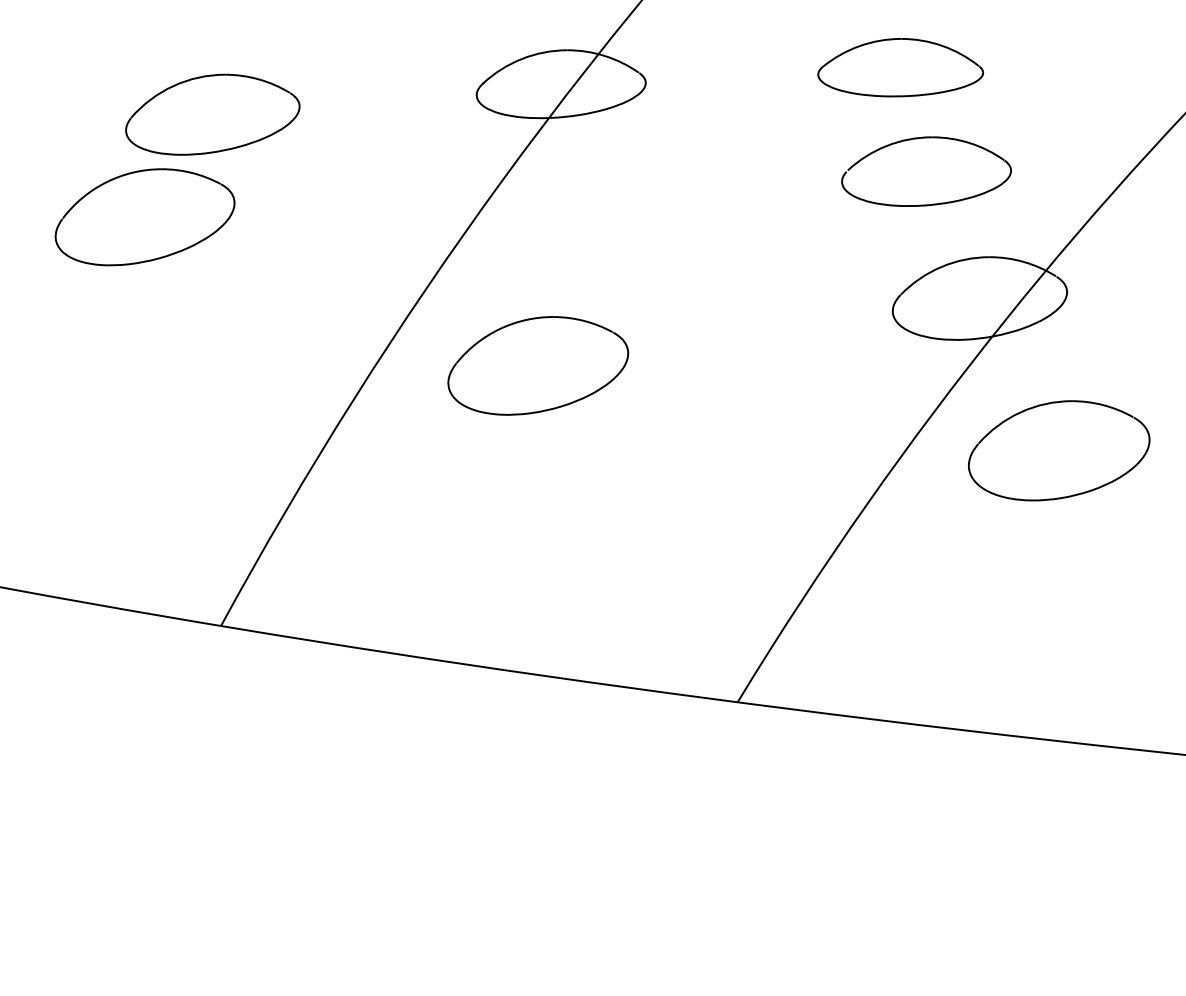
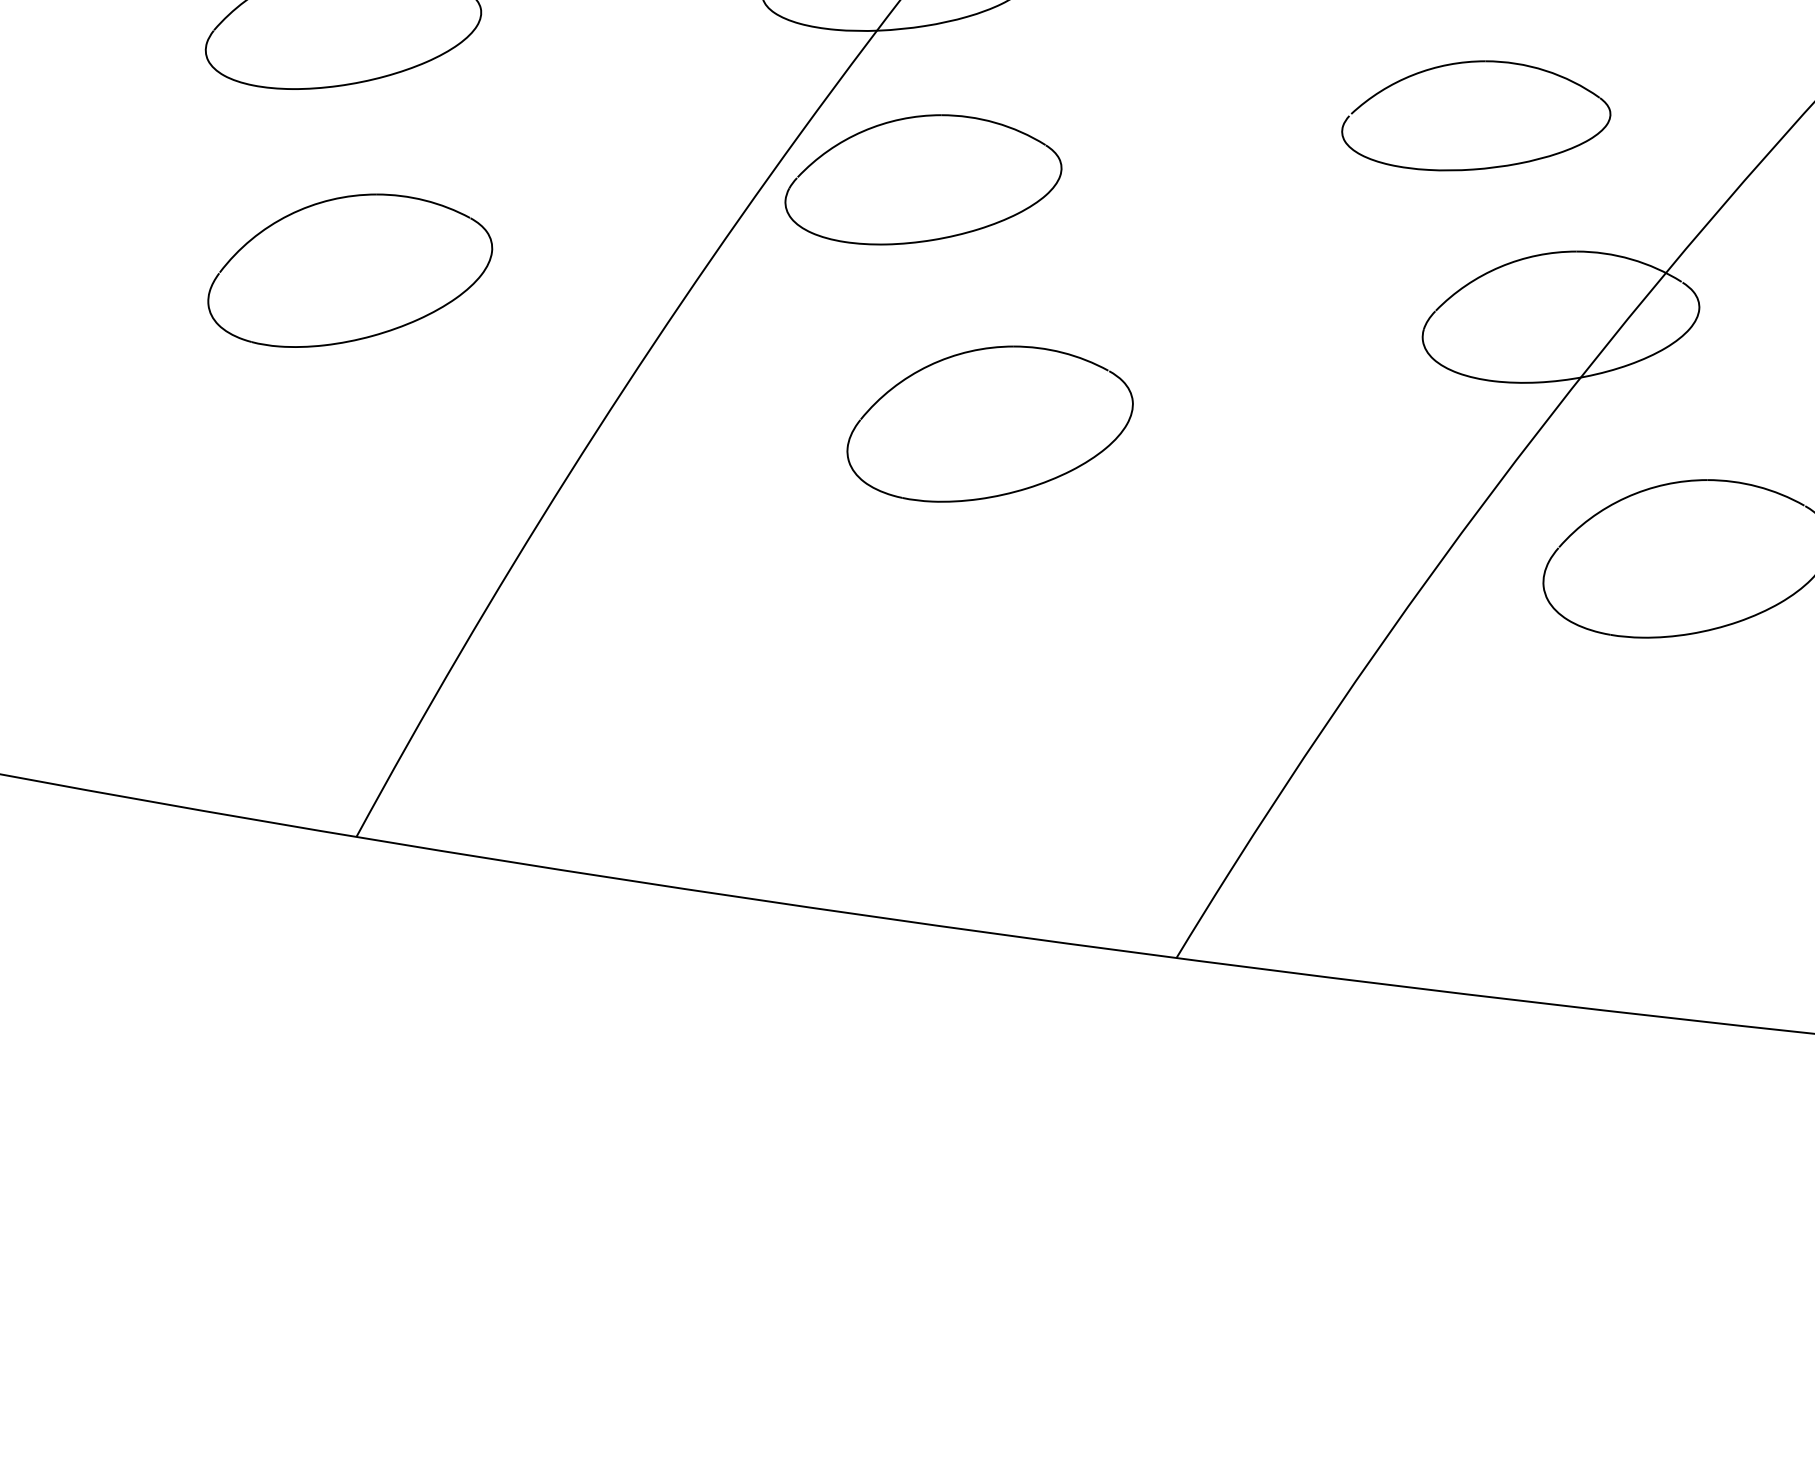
part: (578, 211) -> (923, 179), added
part: (144, 217) -> (349, 271), moved
part: (538, 365) -> (990, 423), moved

